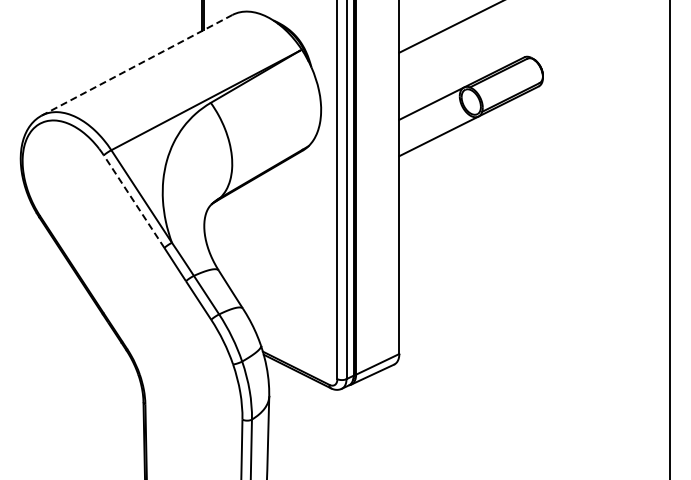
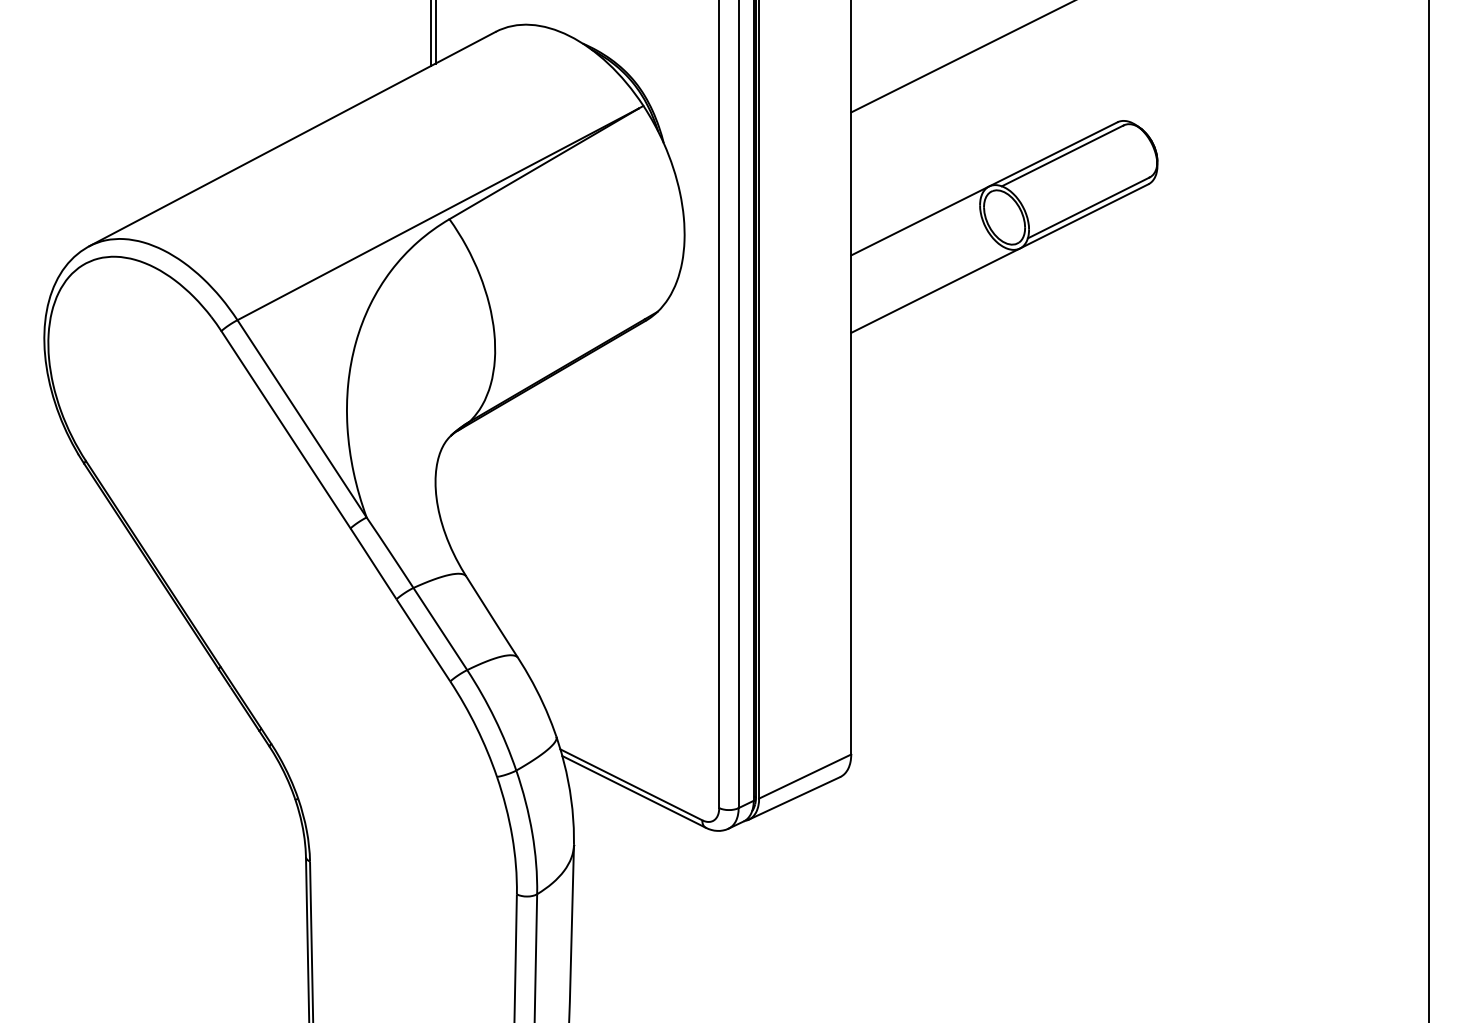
line: (137, 65) -> (293, 139), dashed -> solid
line: (133, 201) -> (284, 429), dashed -> solid

